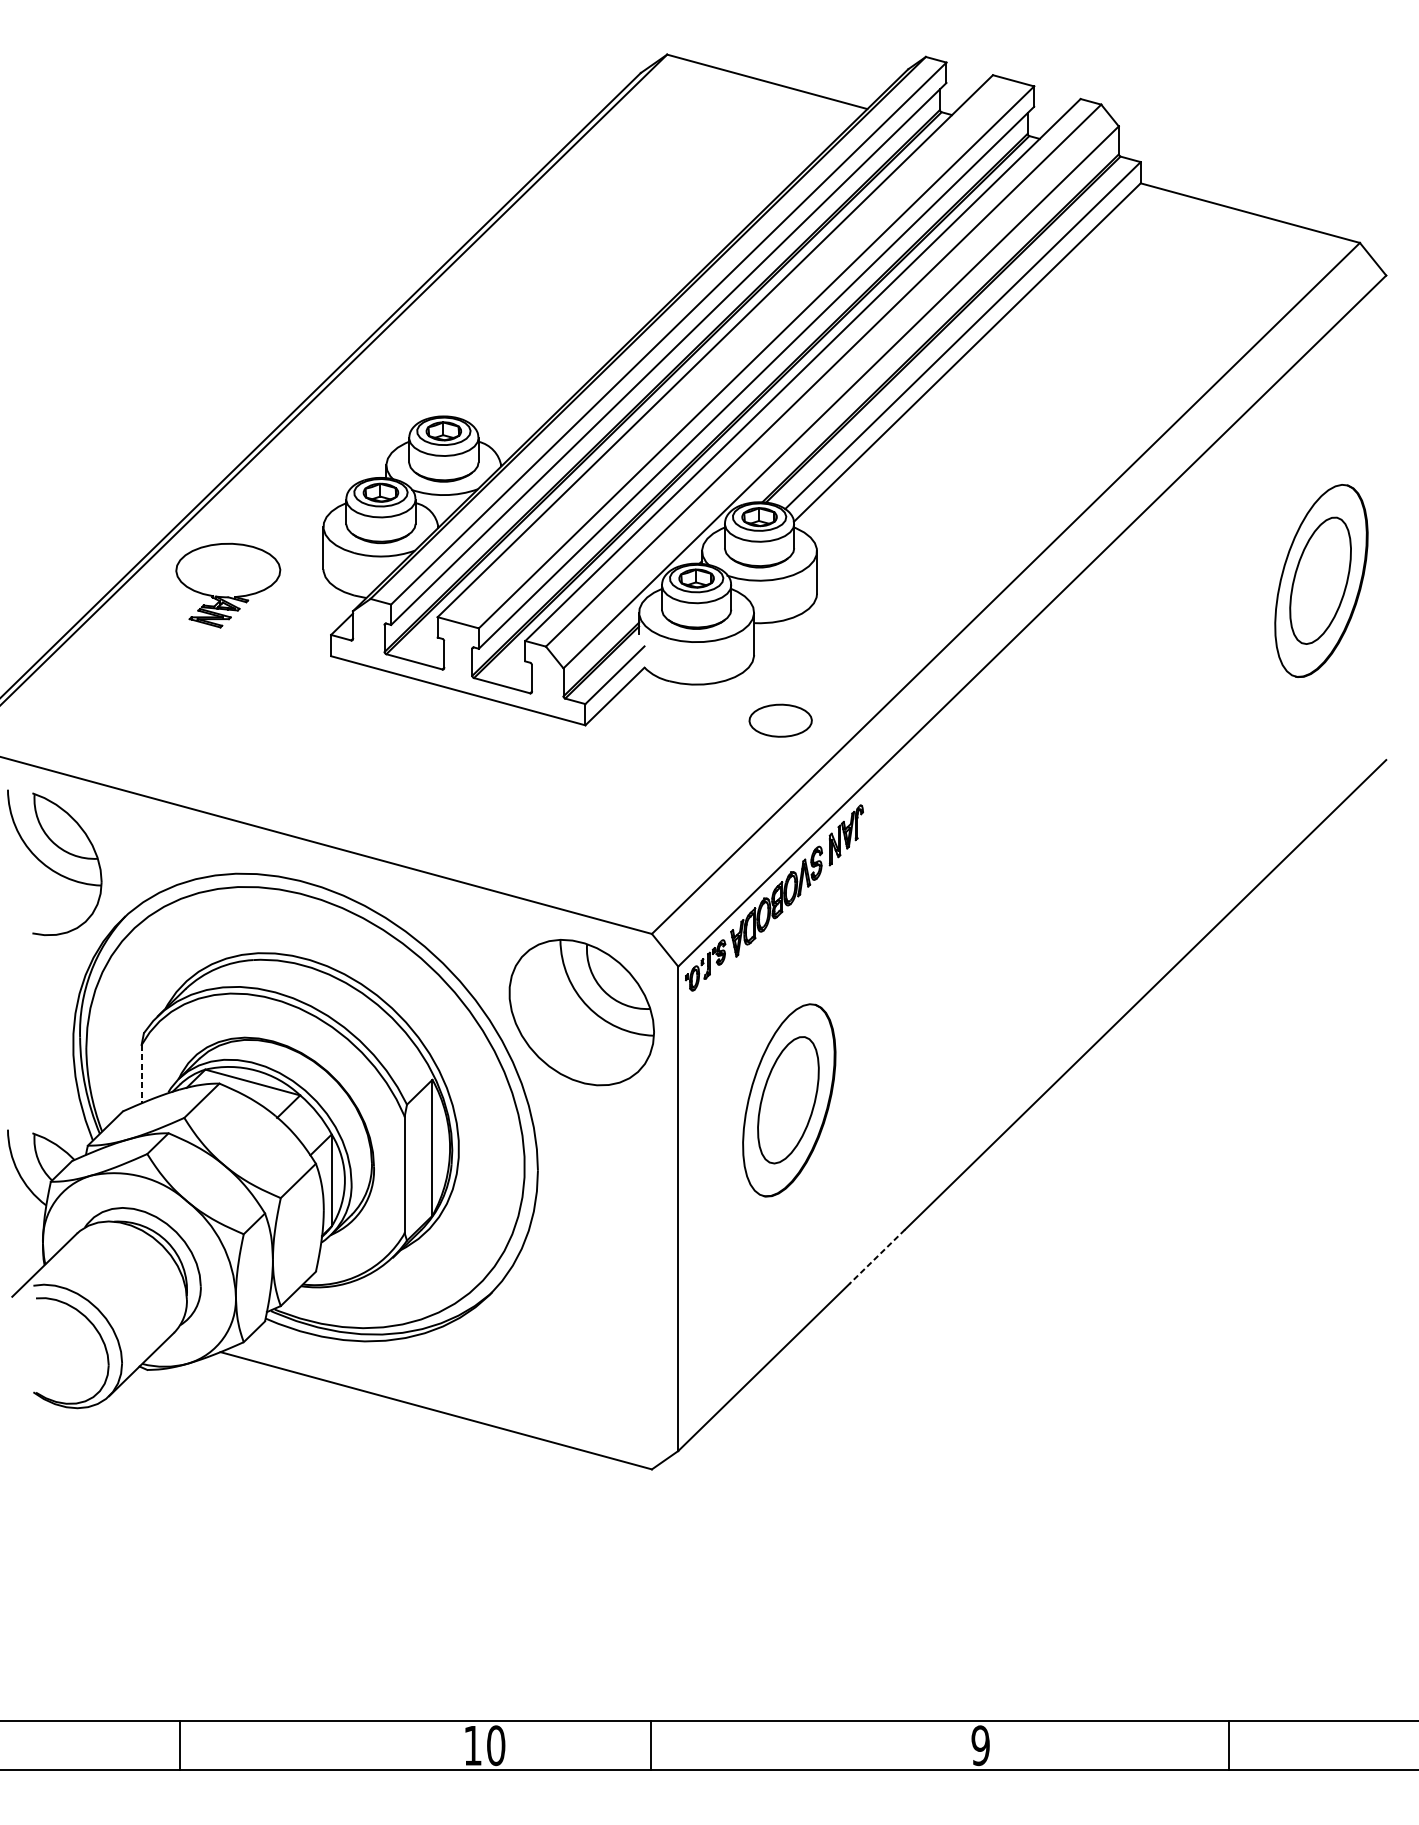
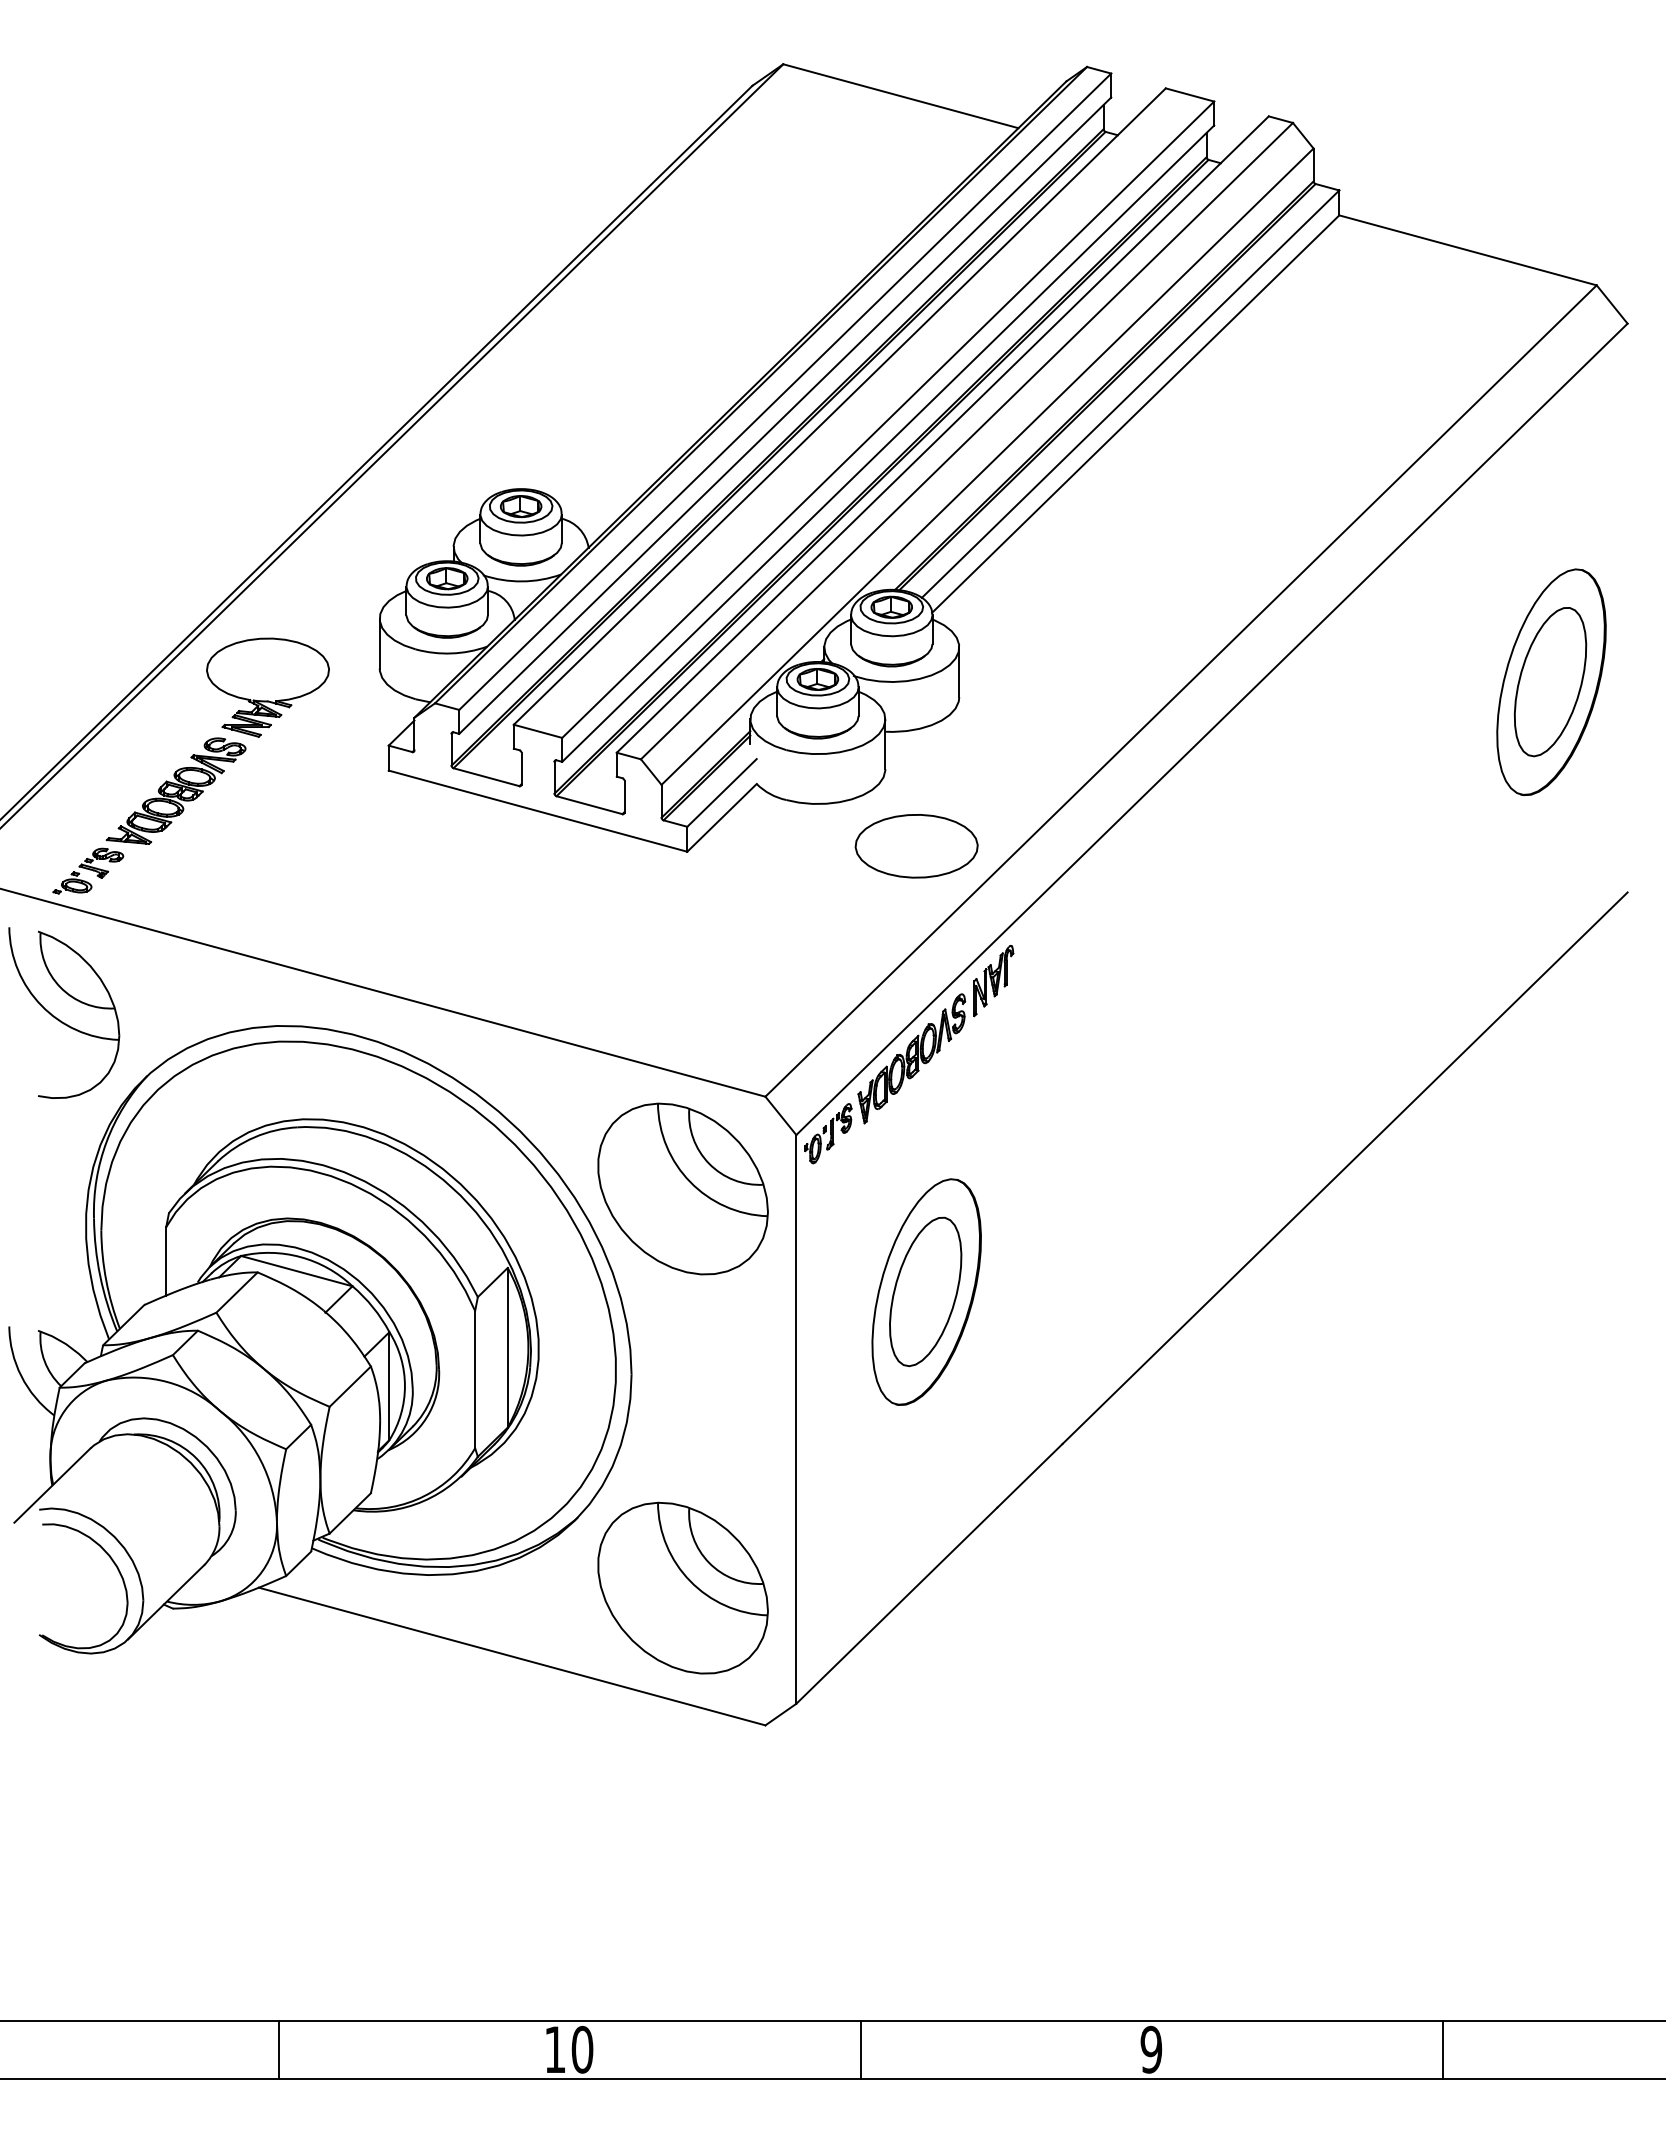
part: (127, 694) -> (149, 815), added
part: (780, 720) -> (916, 846), size x1.67
line: (141, 1074) -> (166, 1261), dashed -> solid
line: (876, 1256) -> (1029, 1475), dashed -> solid
part: (581, 1351) -> (682, 1587), added
line: (179, 1745) -> (278, 2049), moved
line: (650, 1745) -> (860, 2049), moved

